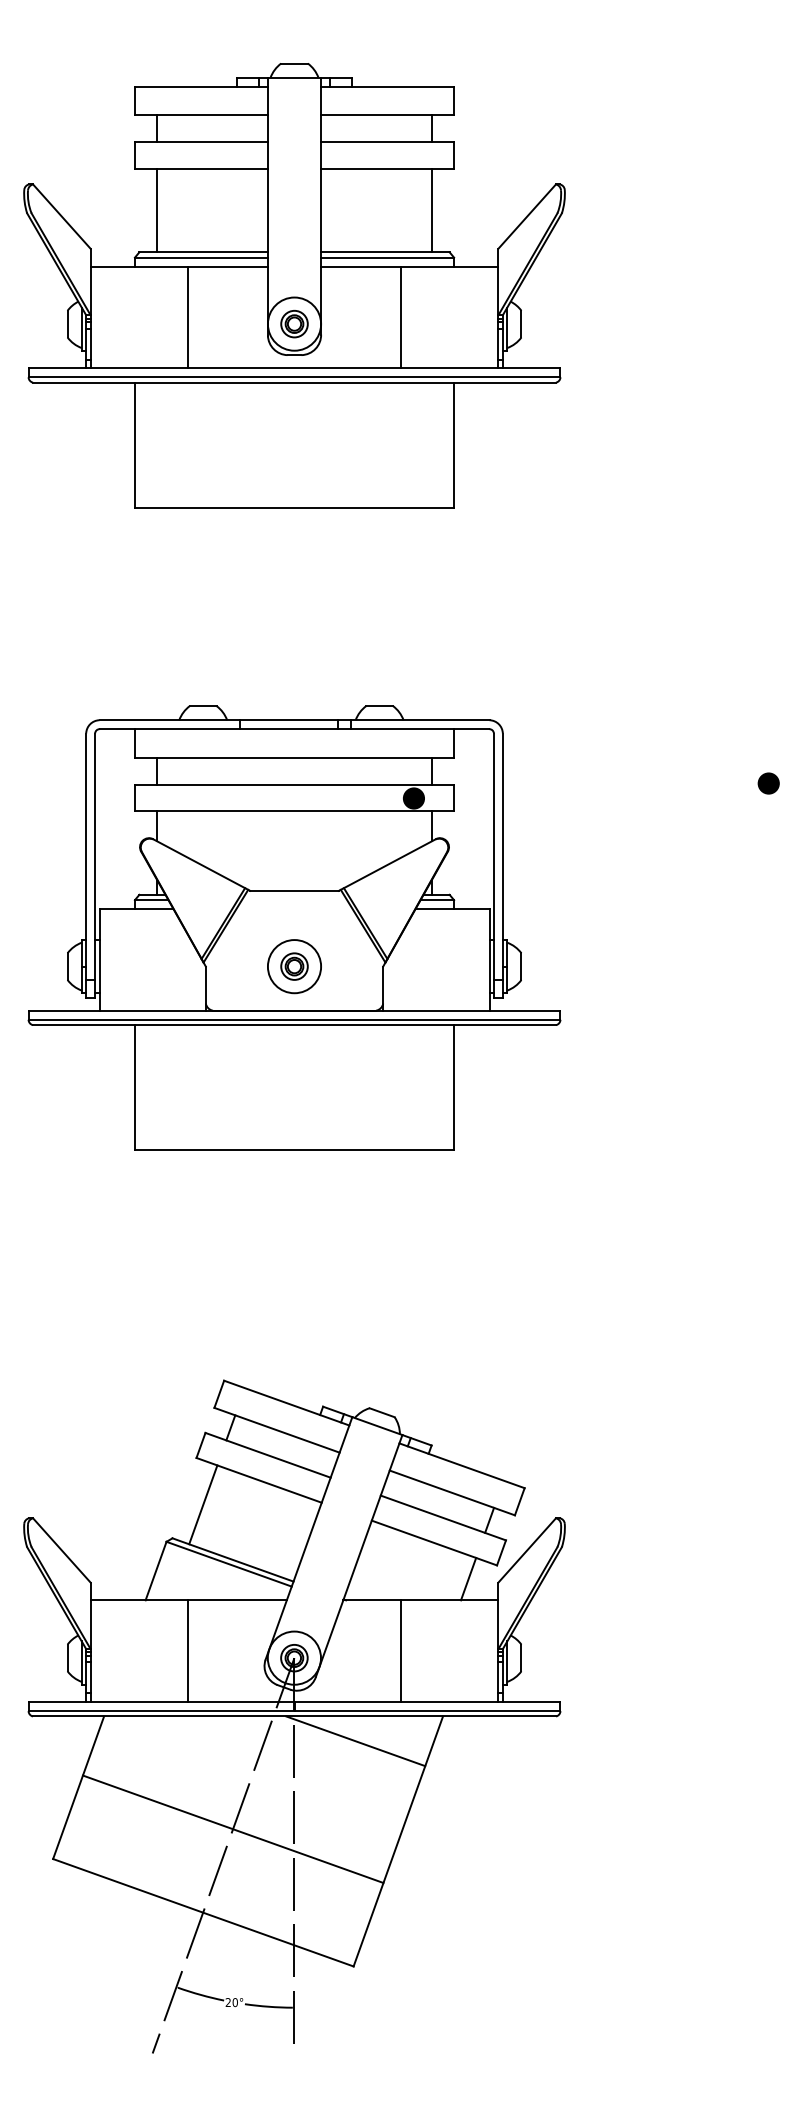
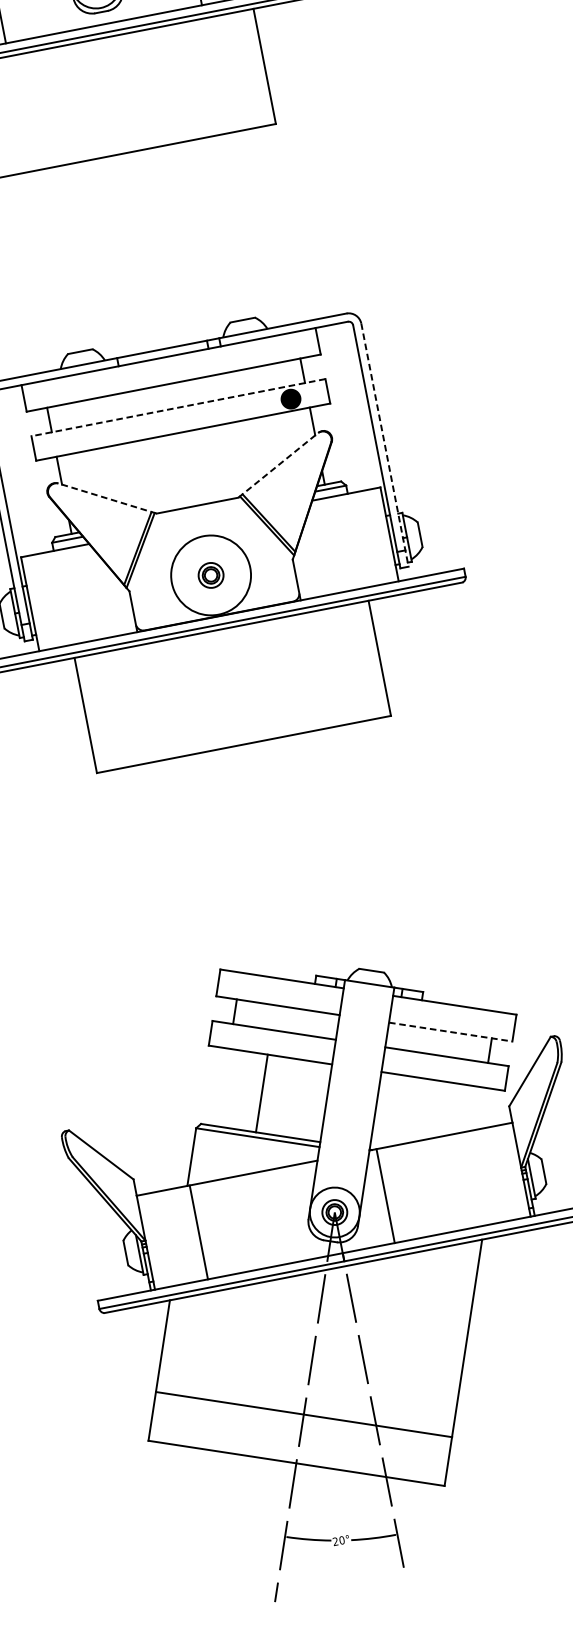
line: (294, 784) -> (178, 407), solid -> dashed
line: (201, 865) -> (107, 498), solid -> dashed
line: (387, 865) -> (278, 465), solid -> dashed
line: (502, 866) -> (384, 445), solid -> dashed
circle: (294, 966) -> (211, 575), size x1.6
line: (452, 1493) -> (450, 1032), solid -> dashed
line: (203, 1504) -> (261, 1093), moved
line: (468, 1578) -> (480, 1107), removed
line: (188, 1651) -> (199, 1232), moved
line: (400, 1651) -> (385, 1196), moved
line: (355, 1741) -> (406, 1278), removed
line: (232, 1829) -> (303, 1414), moved

